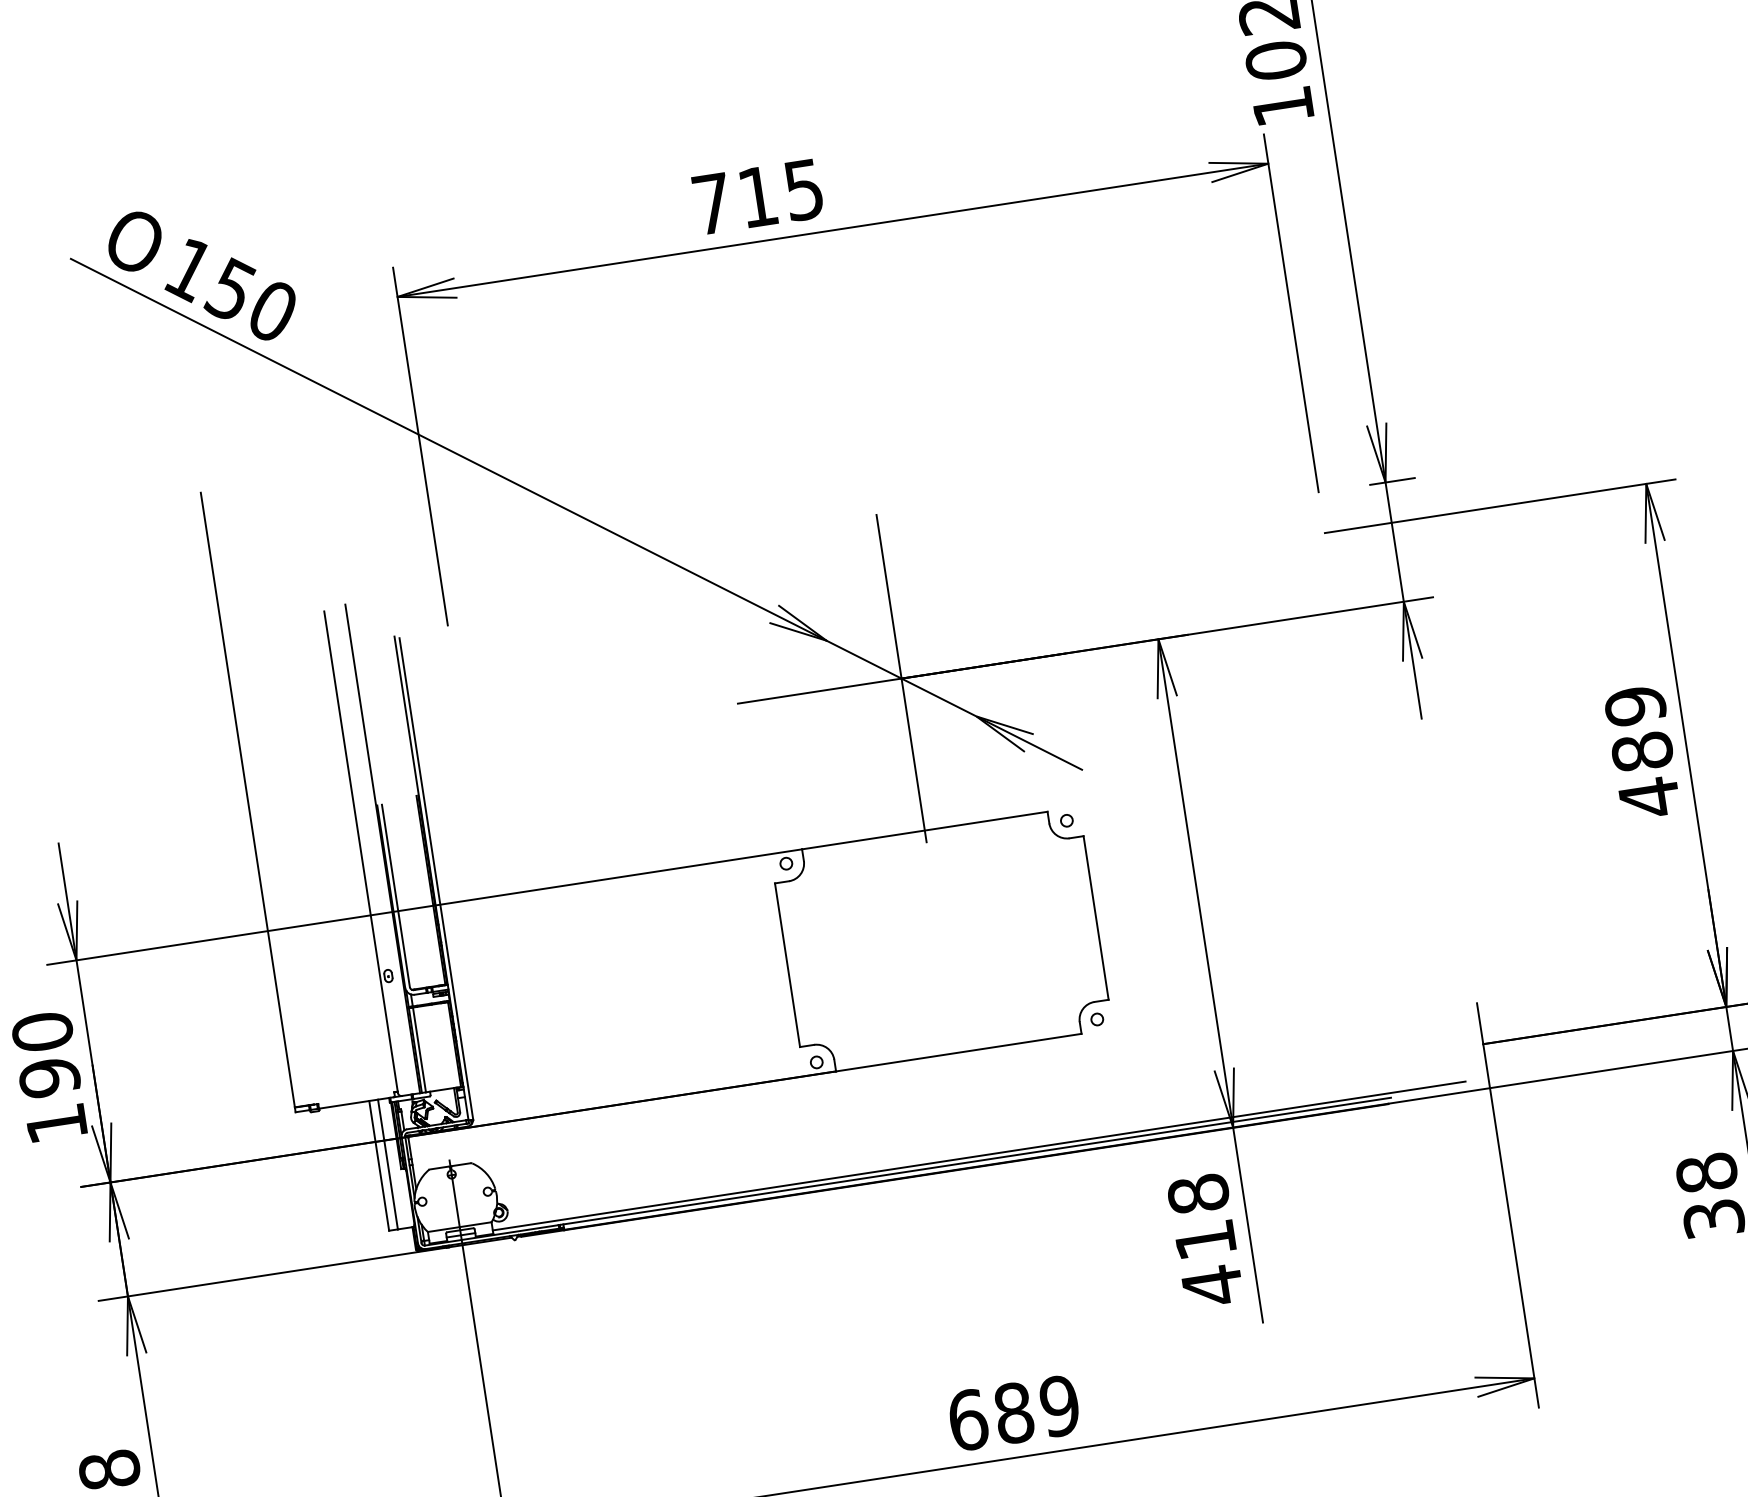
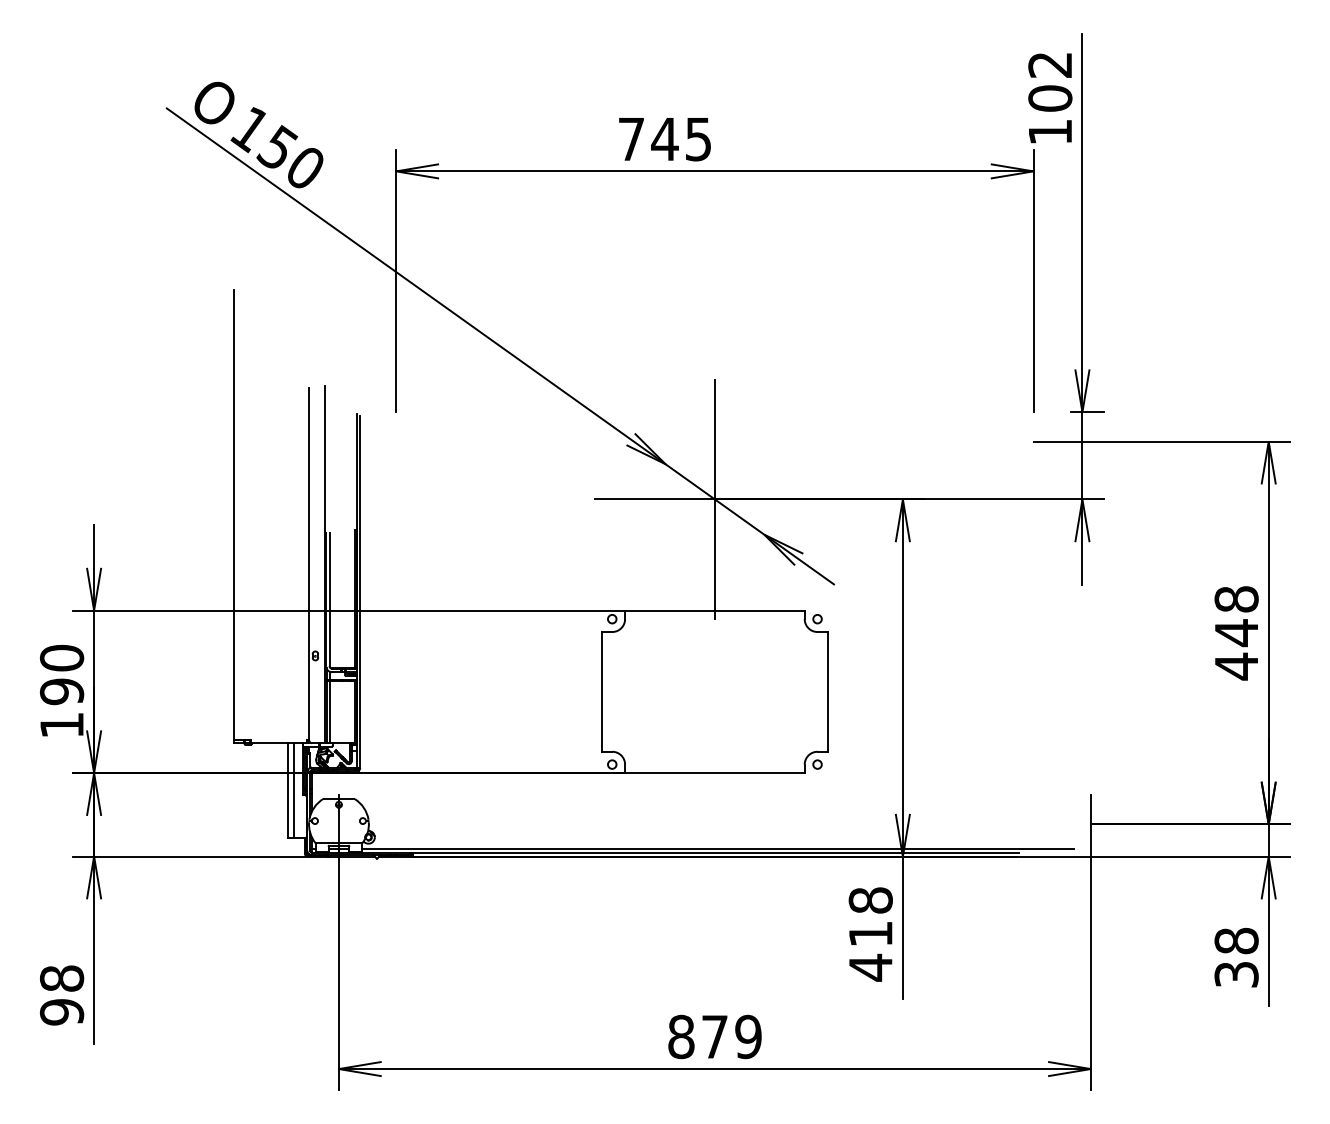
text: (757, 197) -> (664, 139), 715 -> 745
text: (1638, 729) -> (1236, 616), 489 -> 448
text: (991, 1415) -> (698, 1036), 689 -> 879

